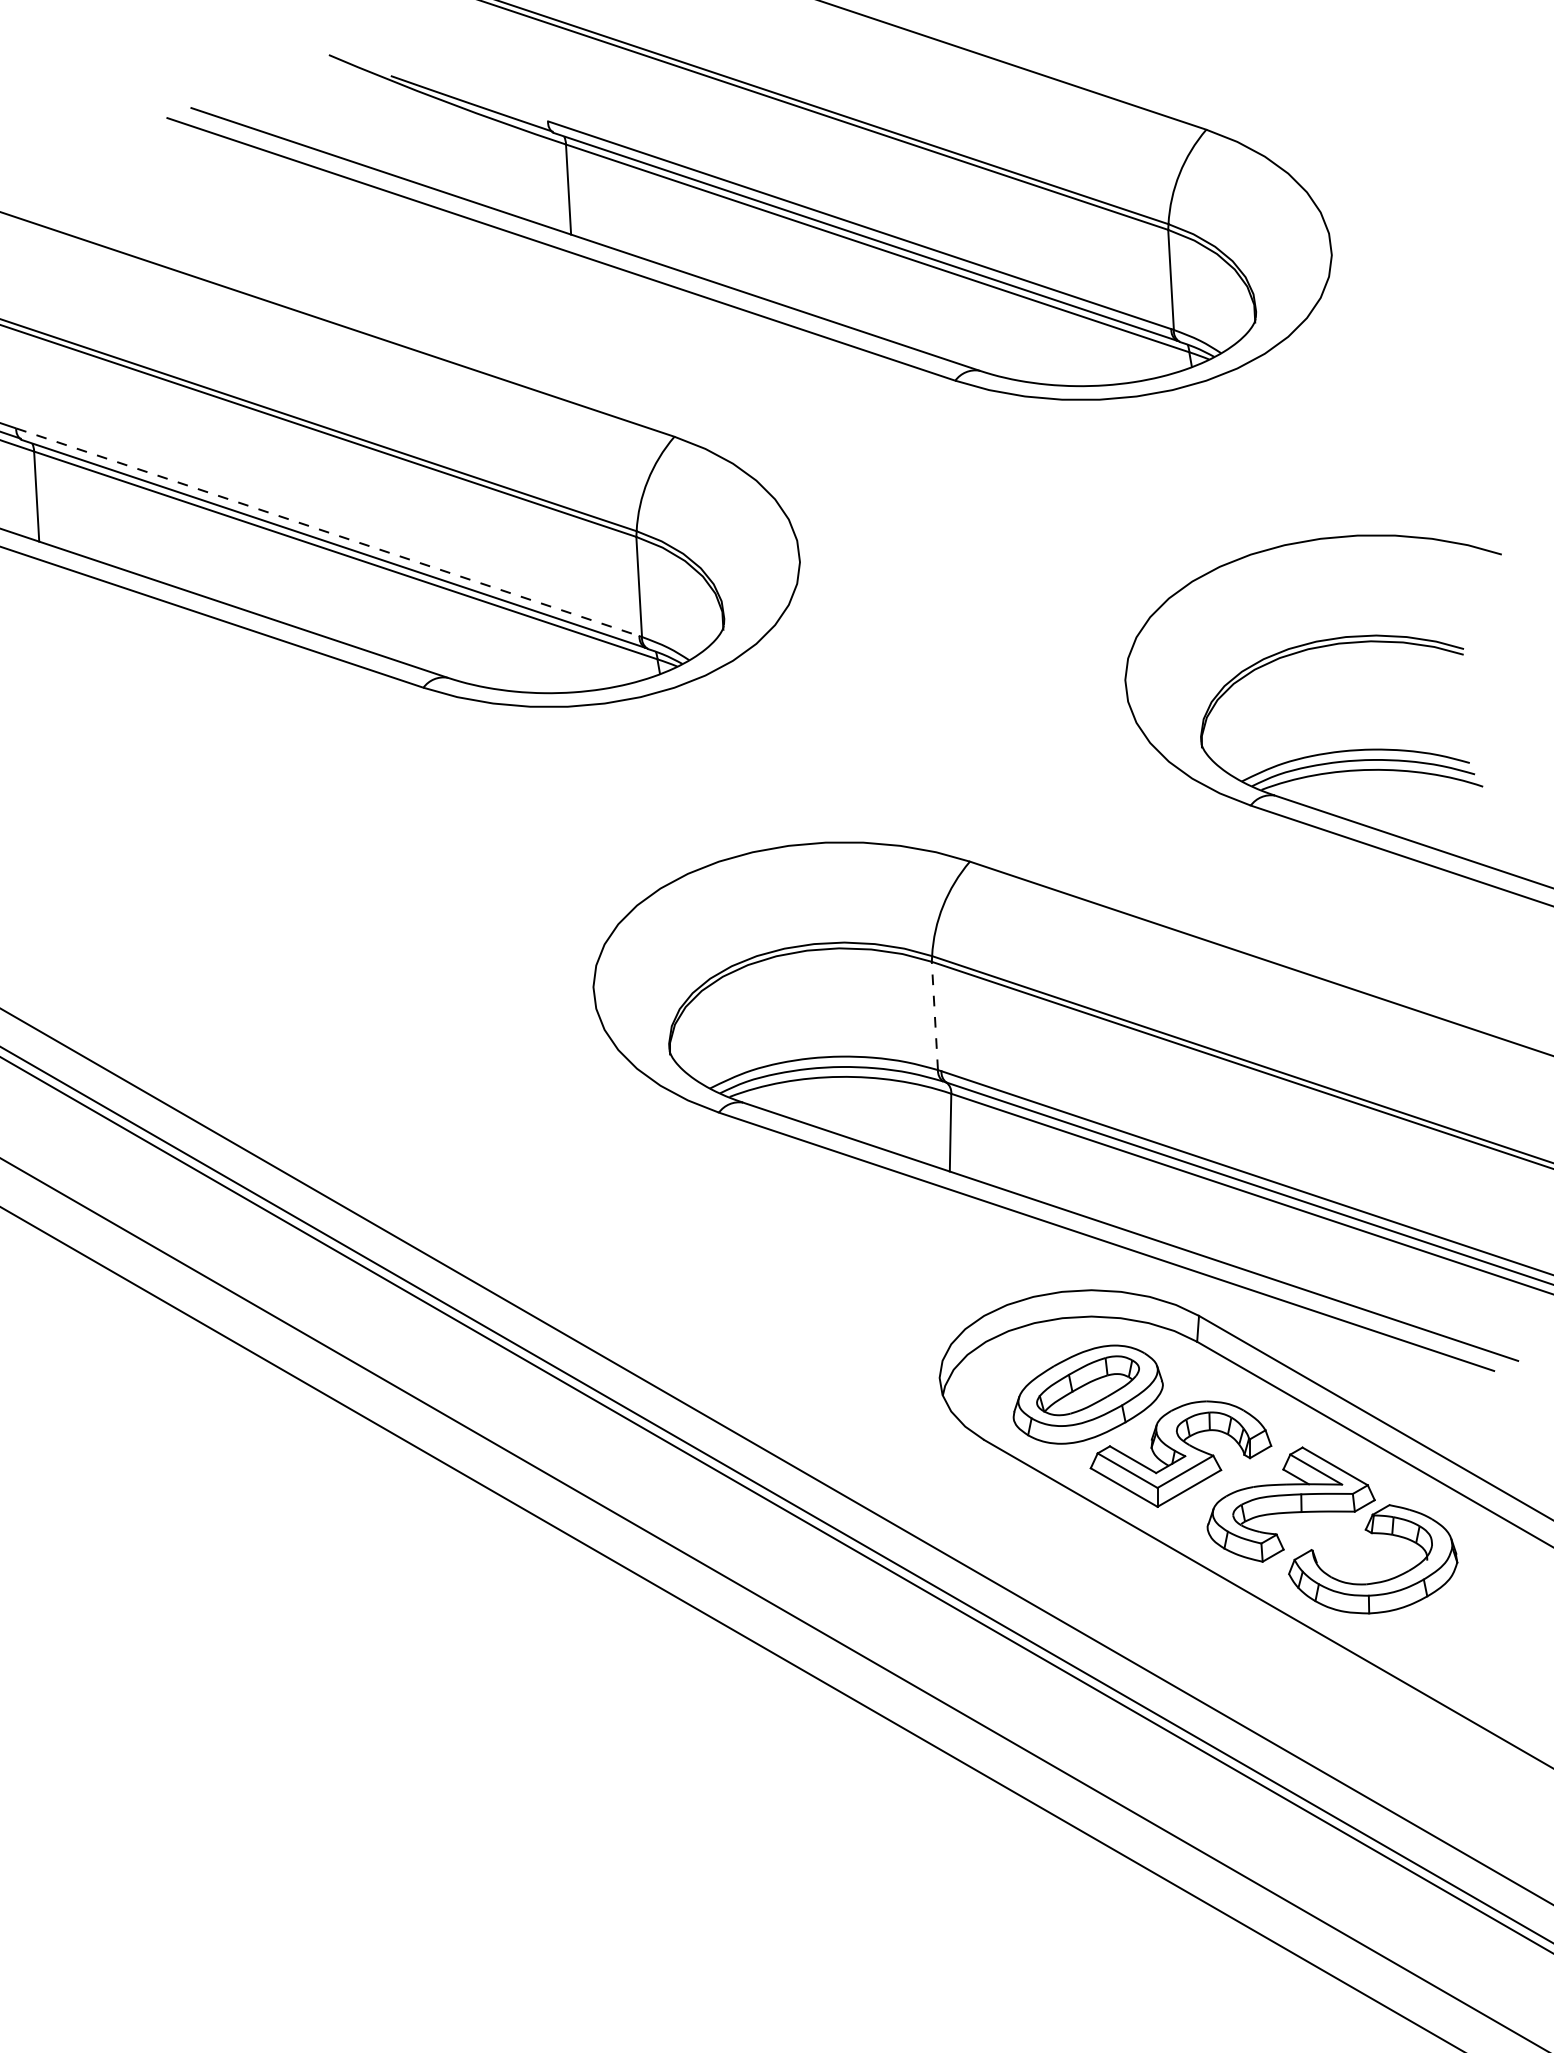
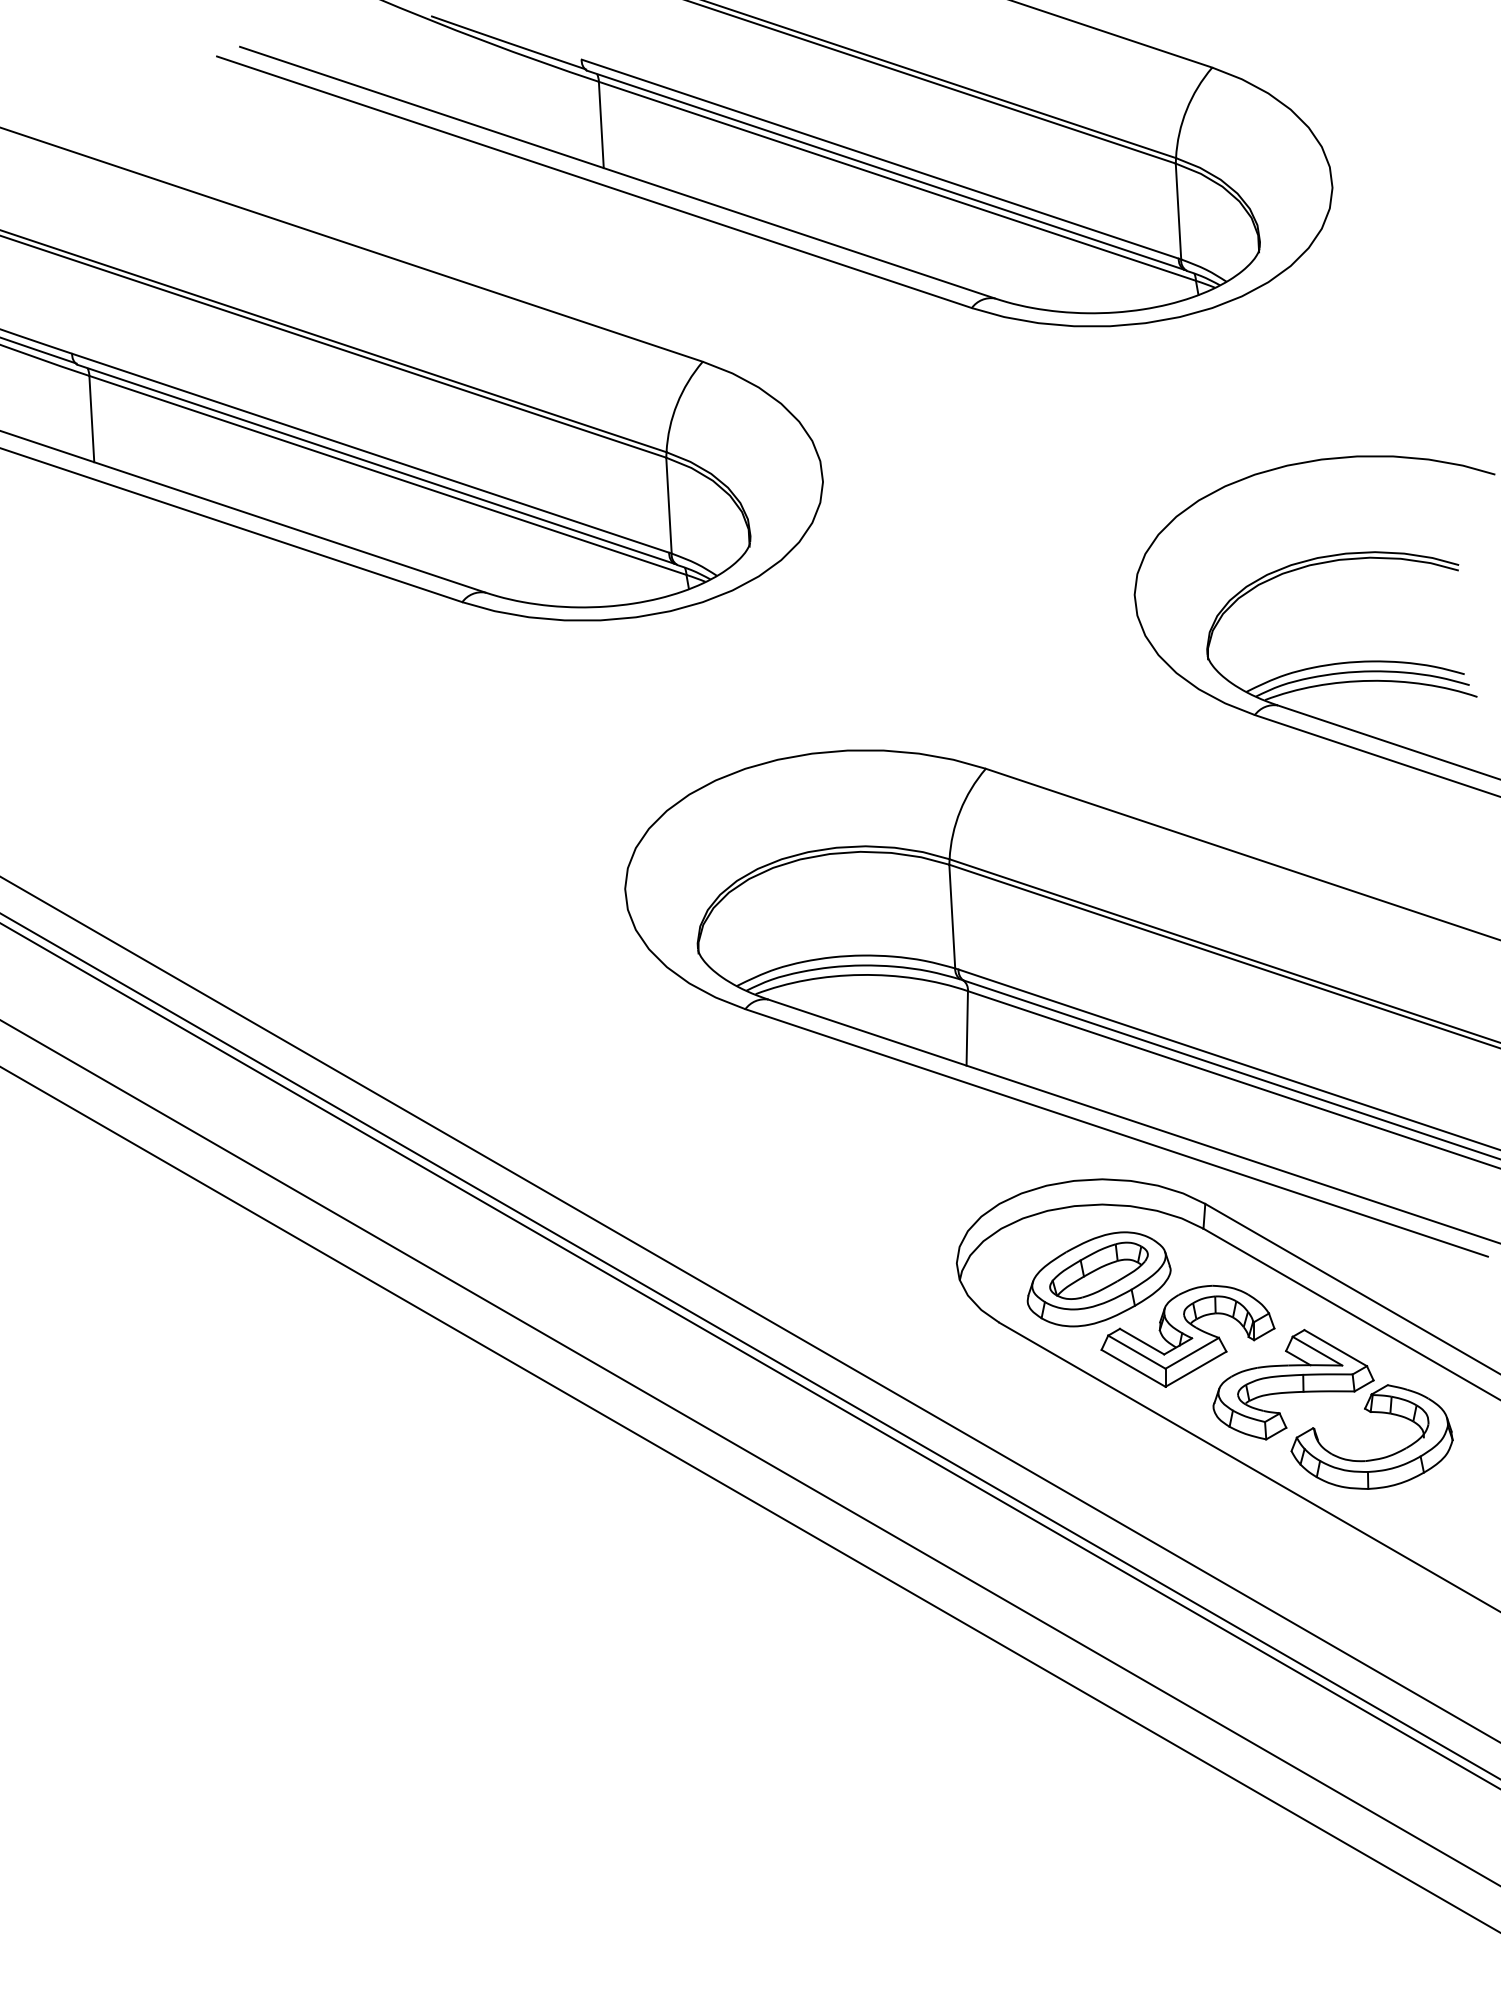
line: (327, 532) -> (370, 453), dashed -> solid
line: (935, 1015) -> (952, 916), dashed -> solid

